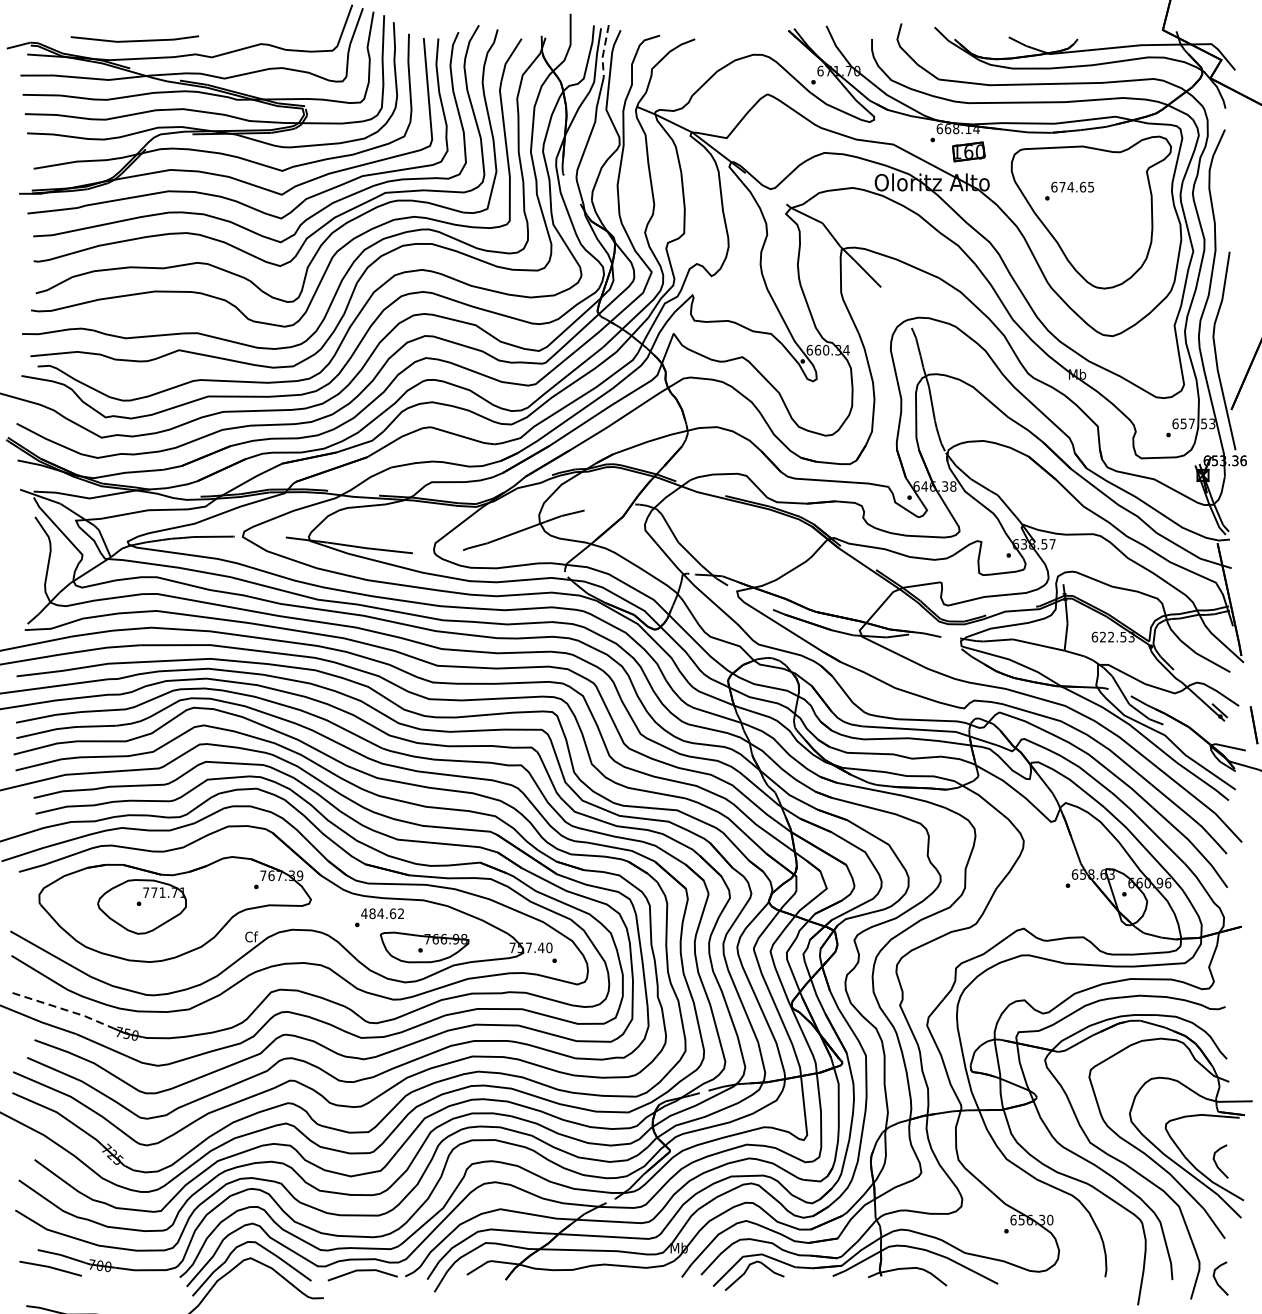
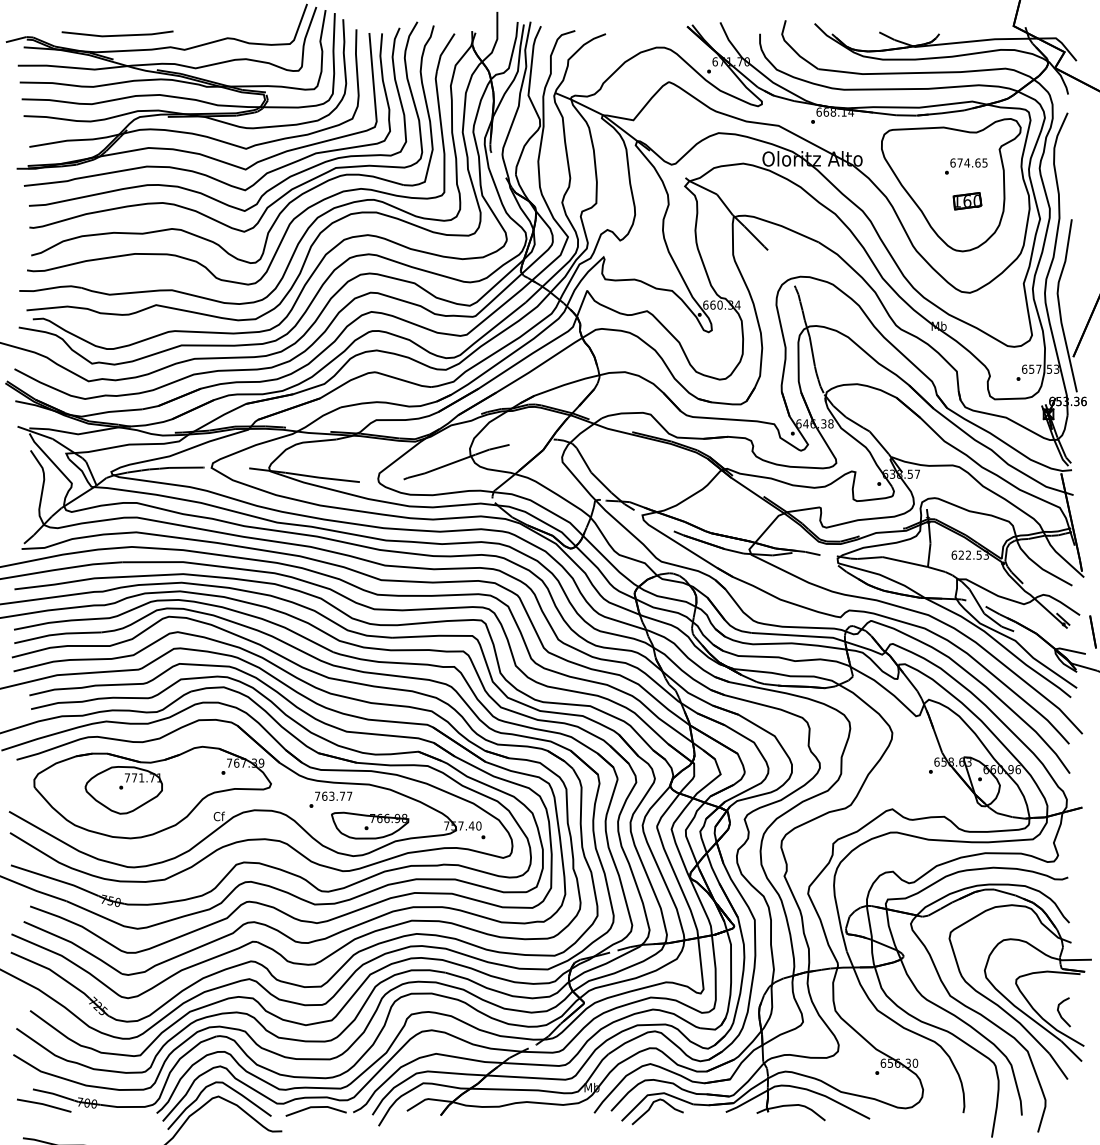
line: (604, 52) -> (526, 45), dashed -> solid
part: (968, 152) -> (967, 201), moved
text: (1069, 191) -> (966, 166), moved
text: (382, 912) -> (333, 795), 484.62 -> 763.77
line: (64, 1009) -> (56, 879), dashed -> solid
curve: (1217, 1281) -> (1061, 1116), removed

